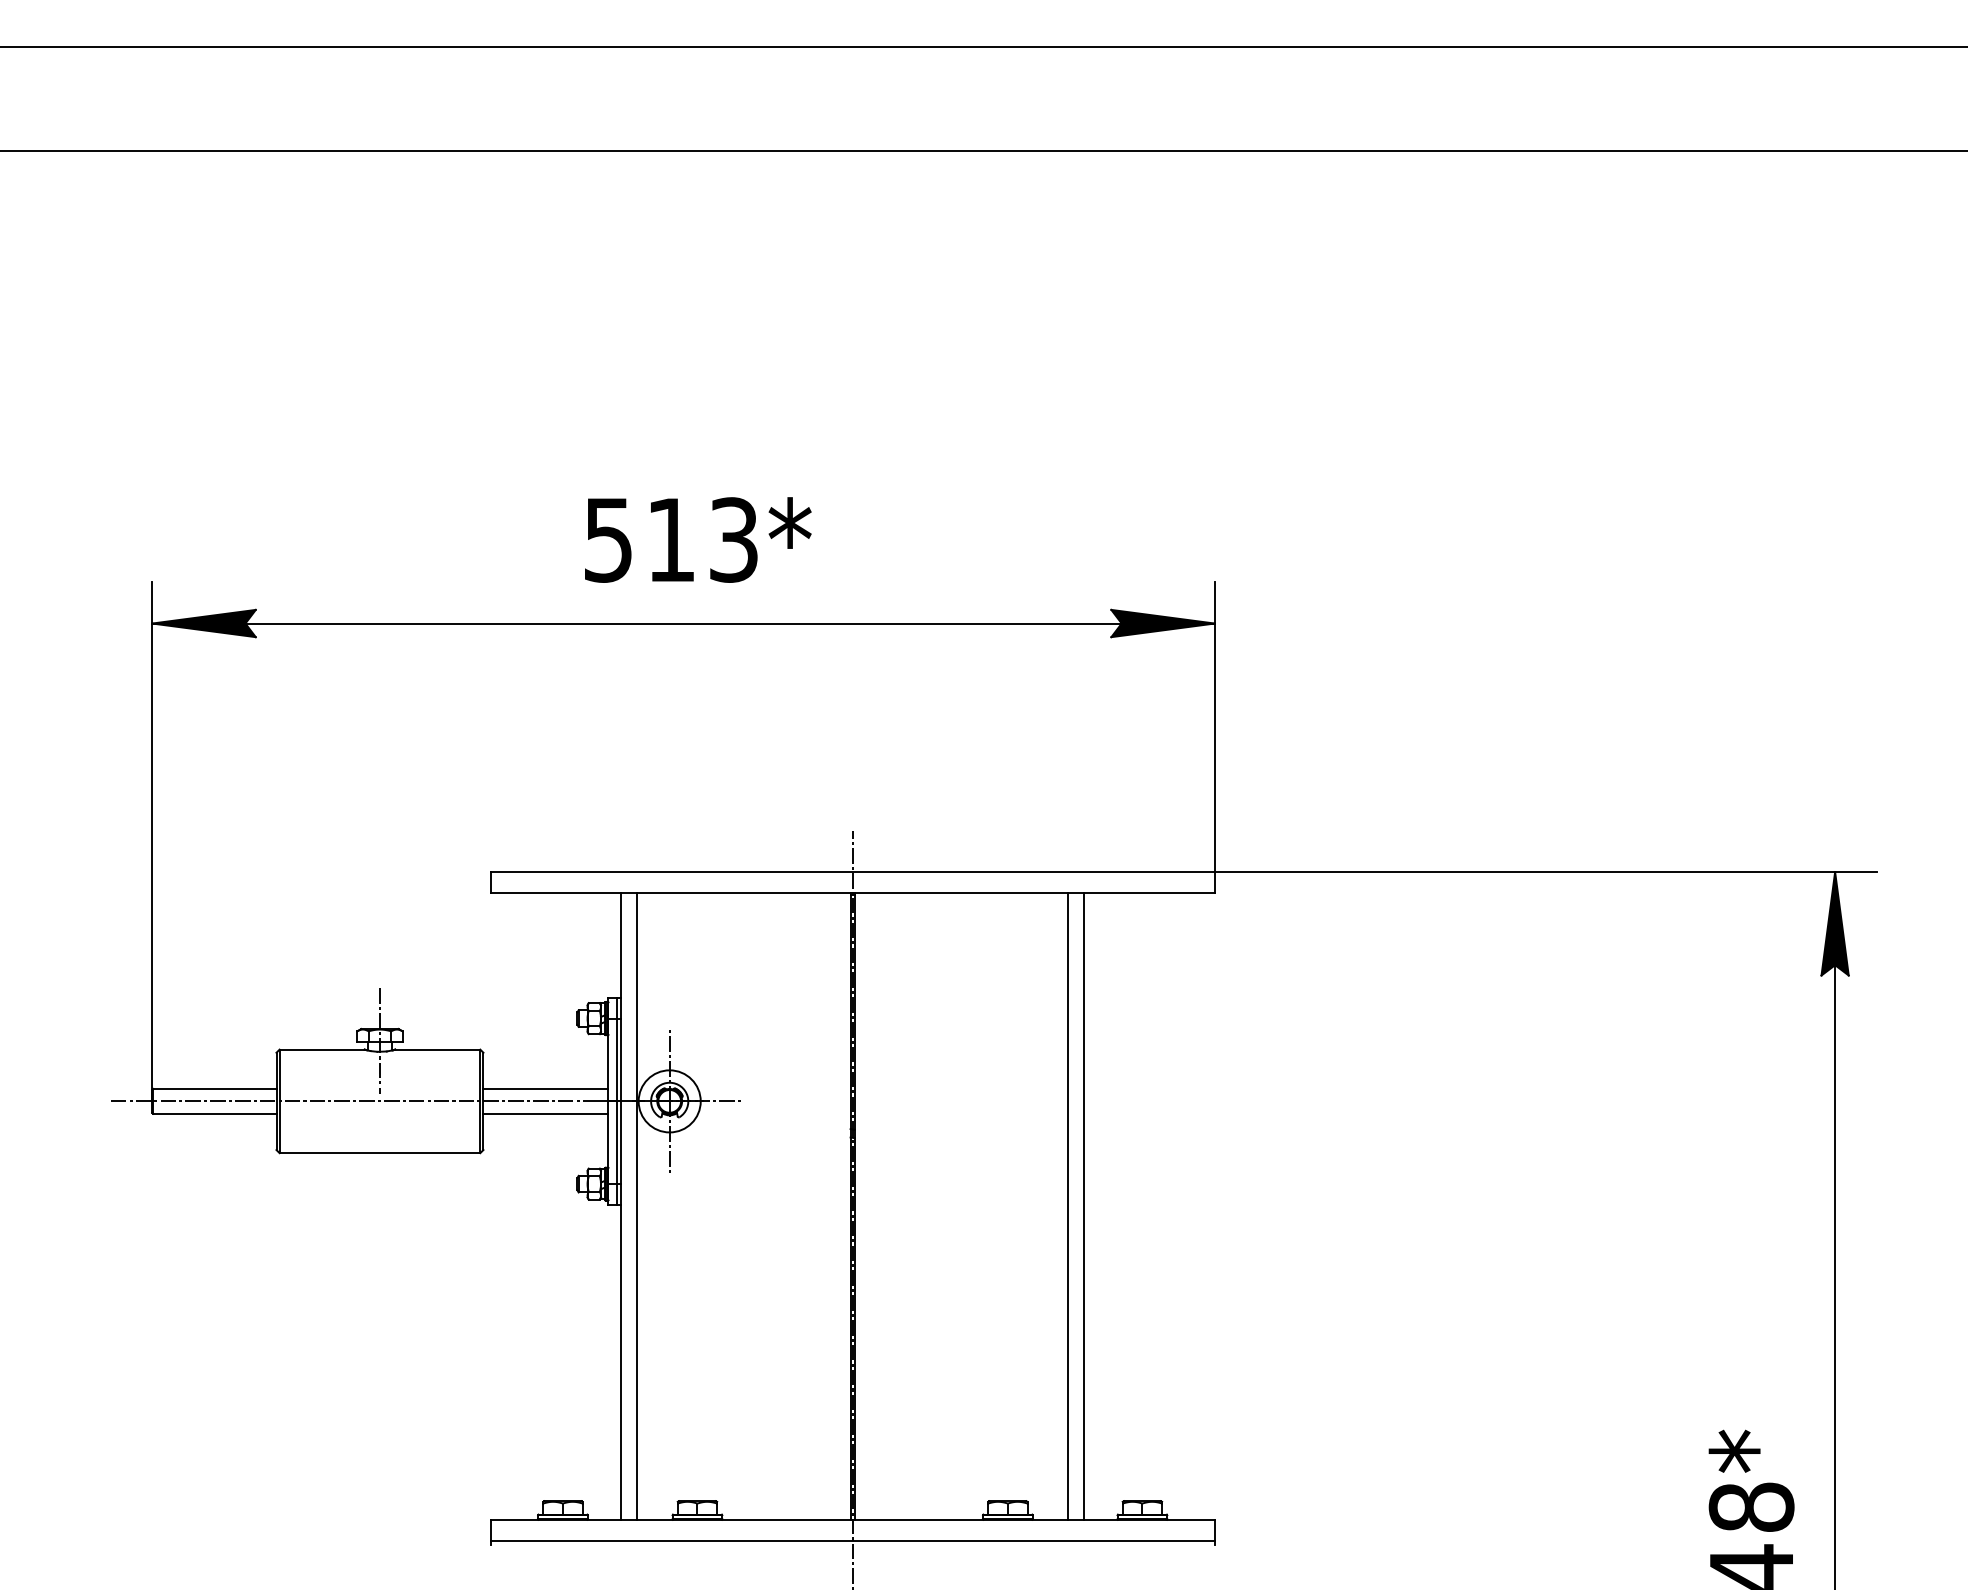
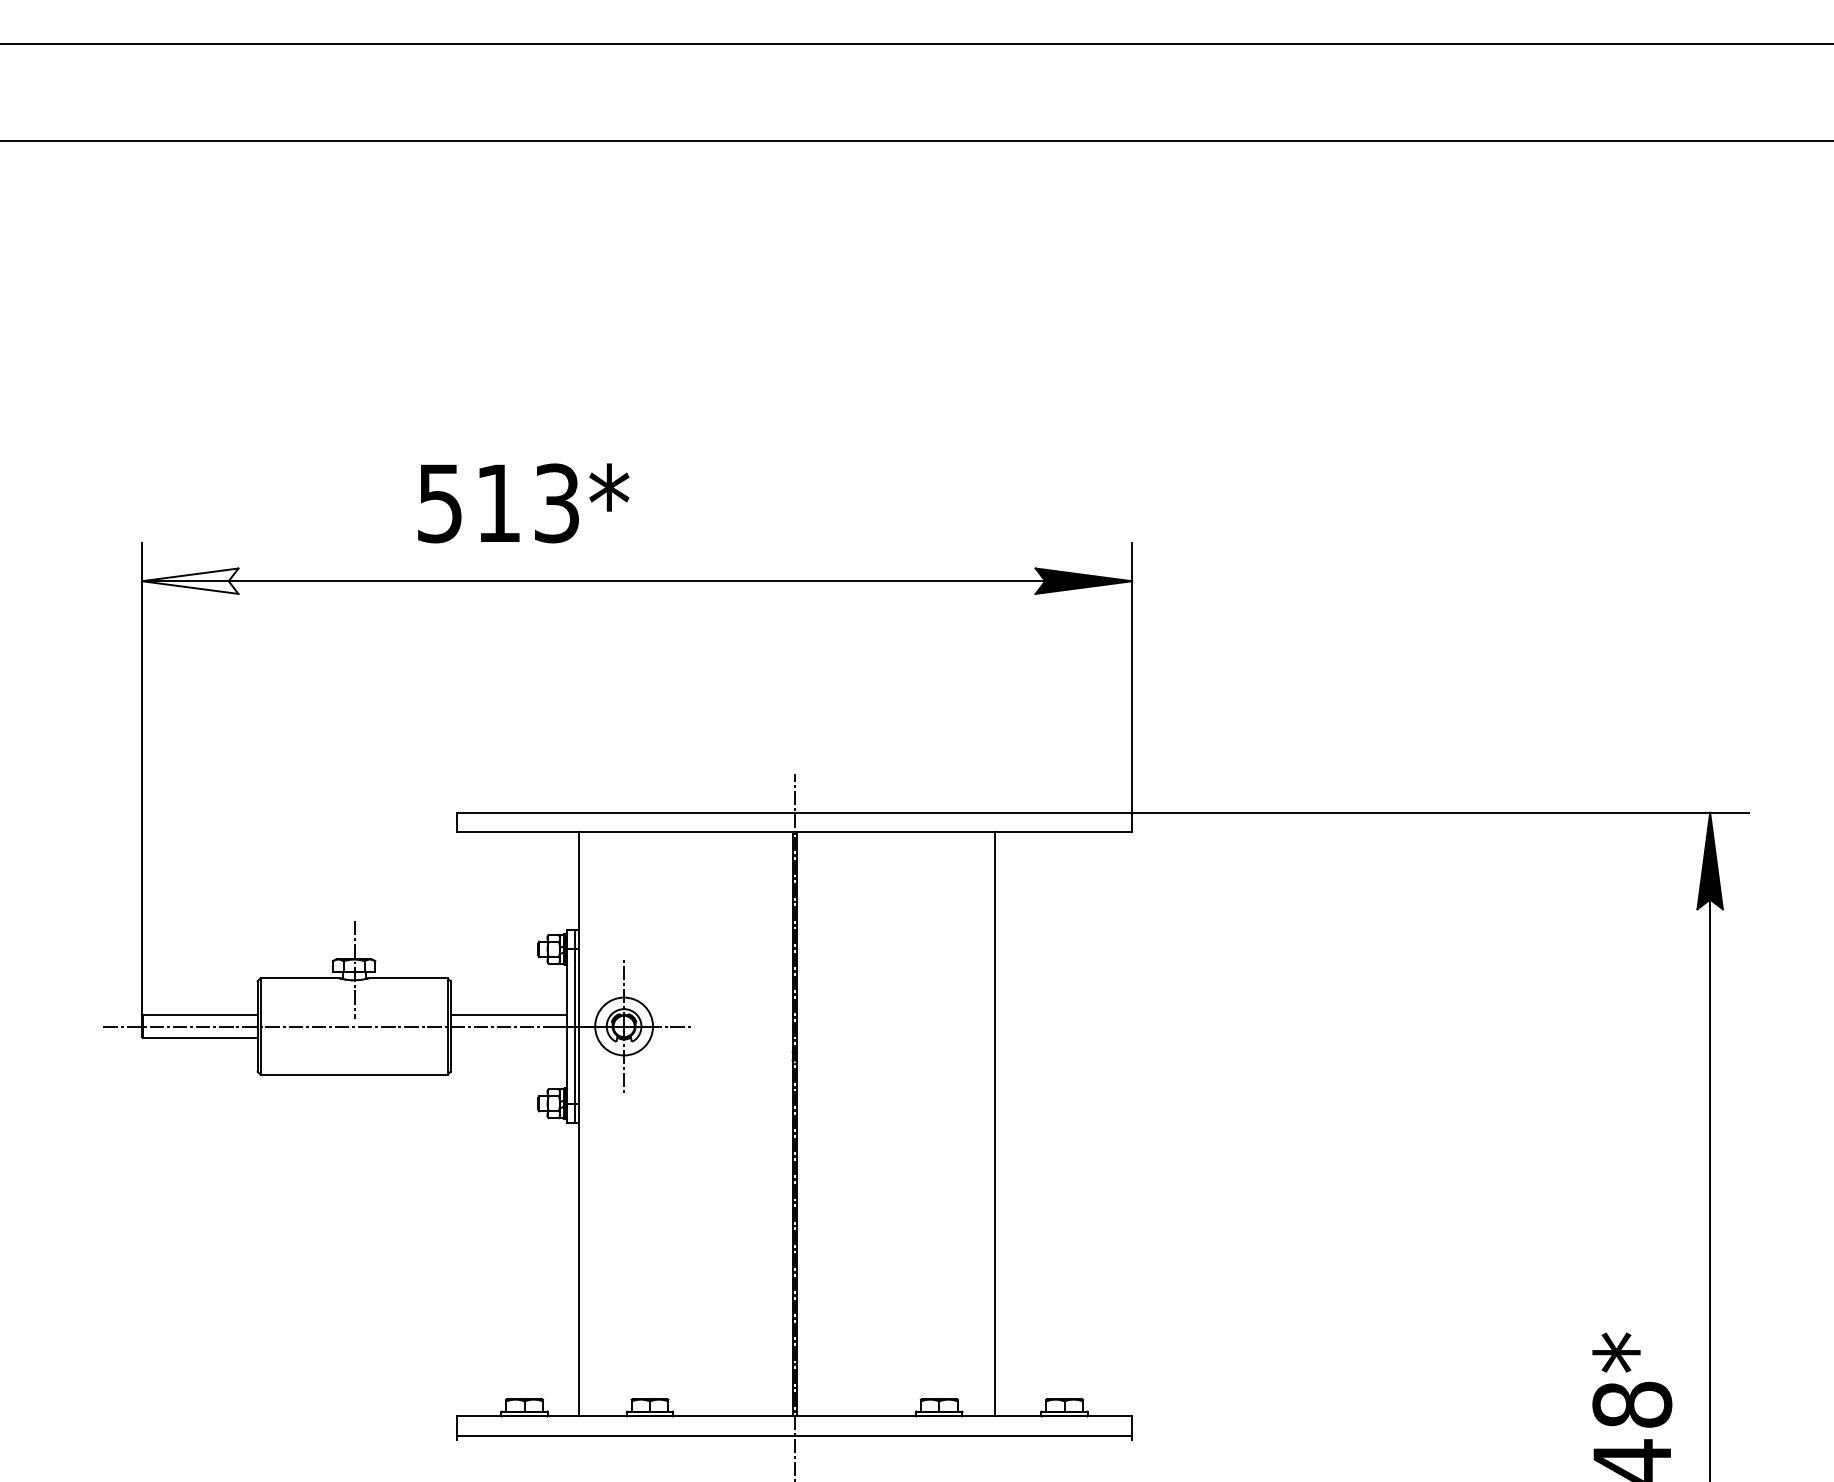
text: (698, 540) -> (523, 503), moved
fill: (203, 622) -> (189, 580), removed
line: (545, 1114) -> (508, 1038), removed
line: (637, 1206) -> (594, 1124), removed
line: (1084, 1206) -> (1010, 1124), removed

